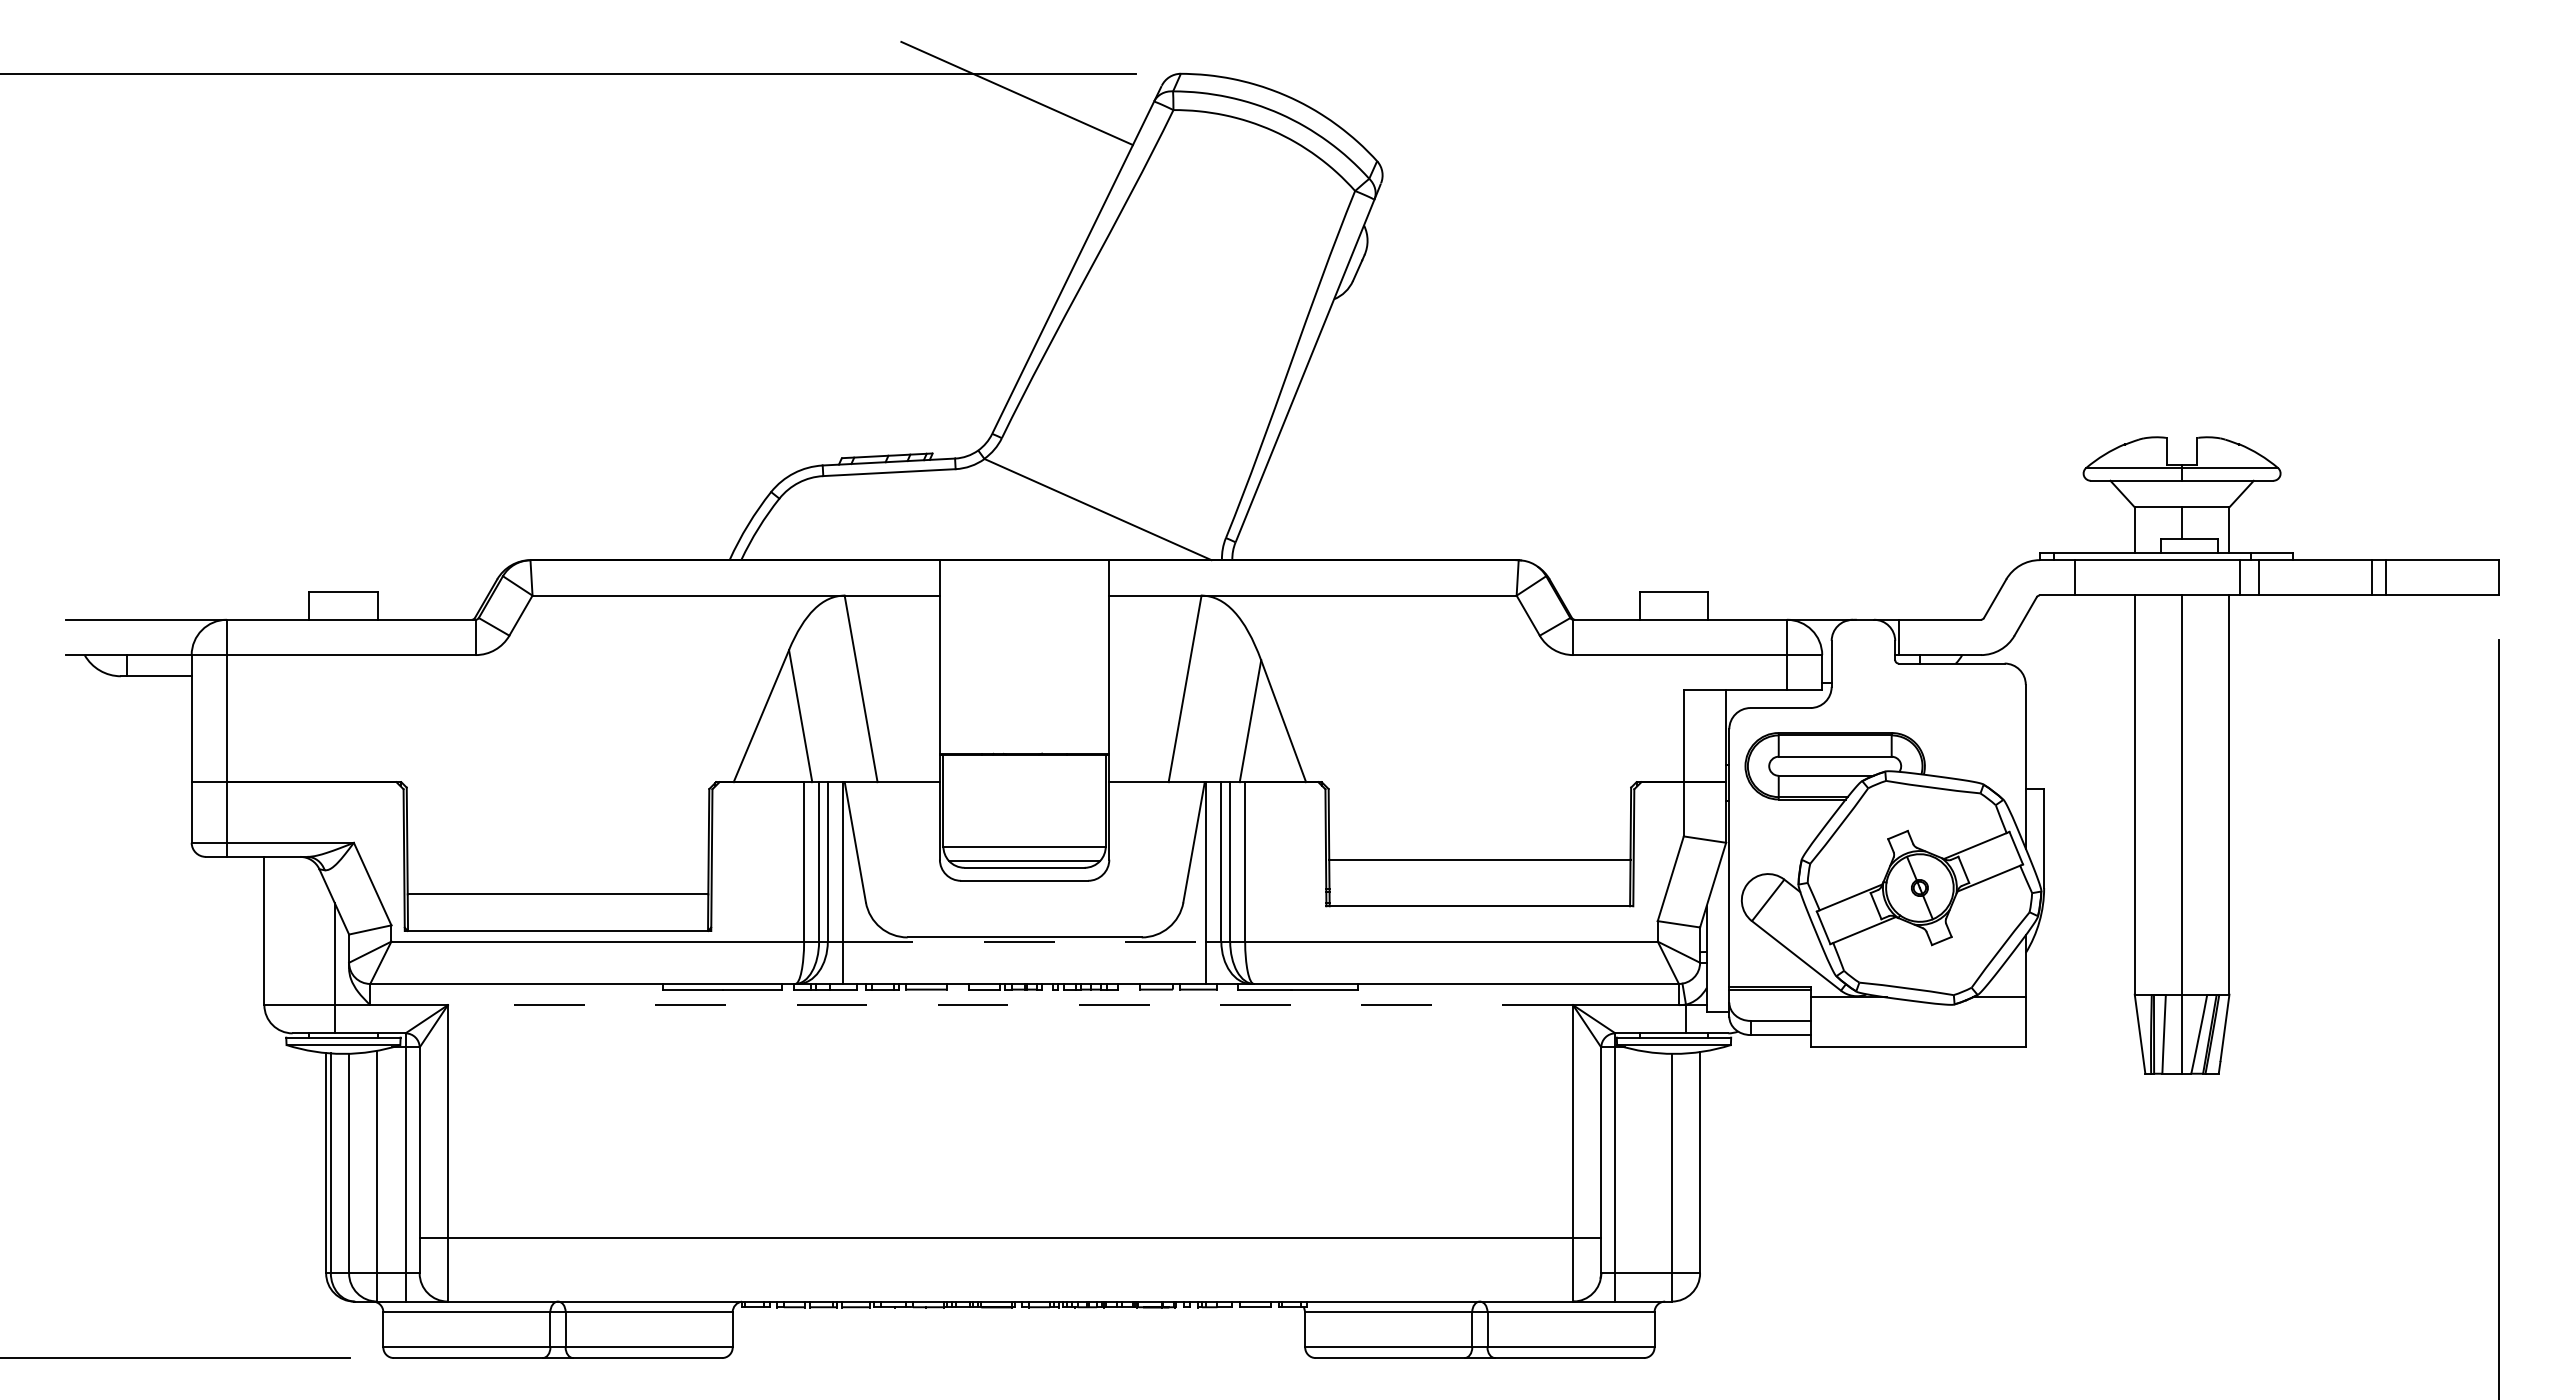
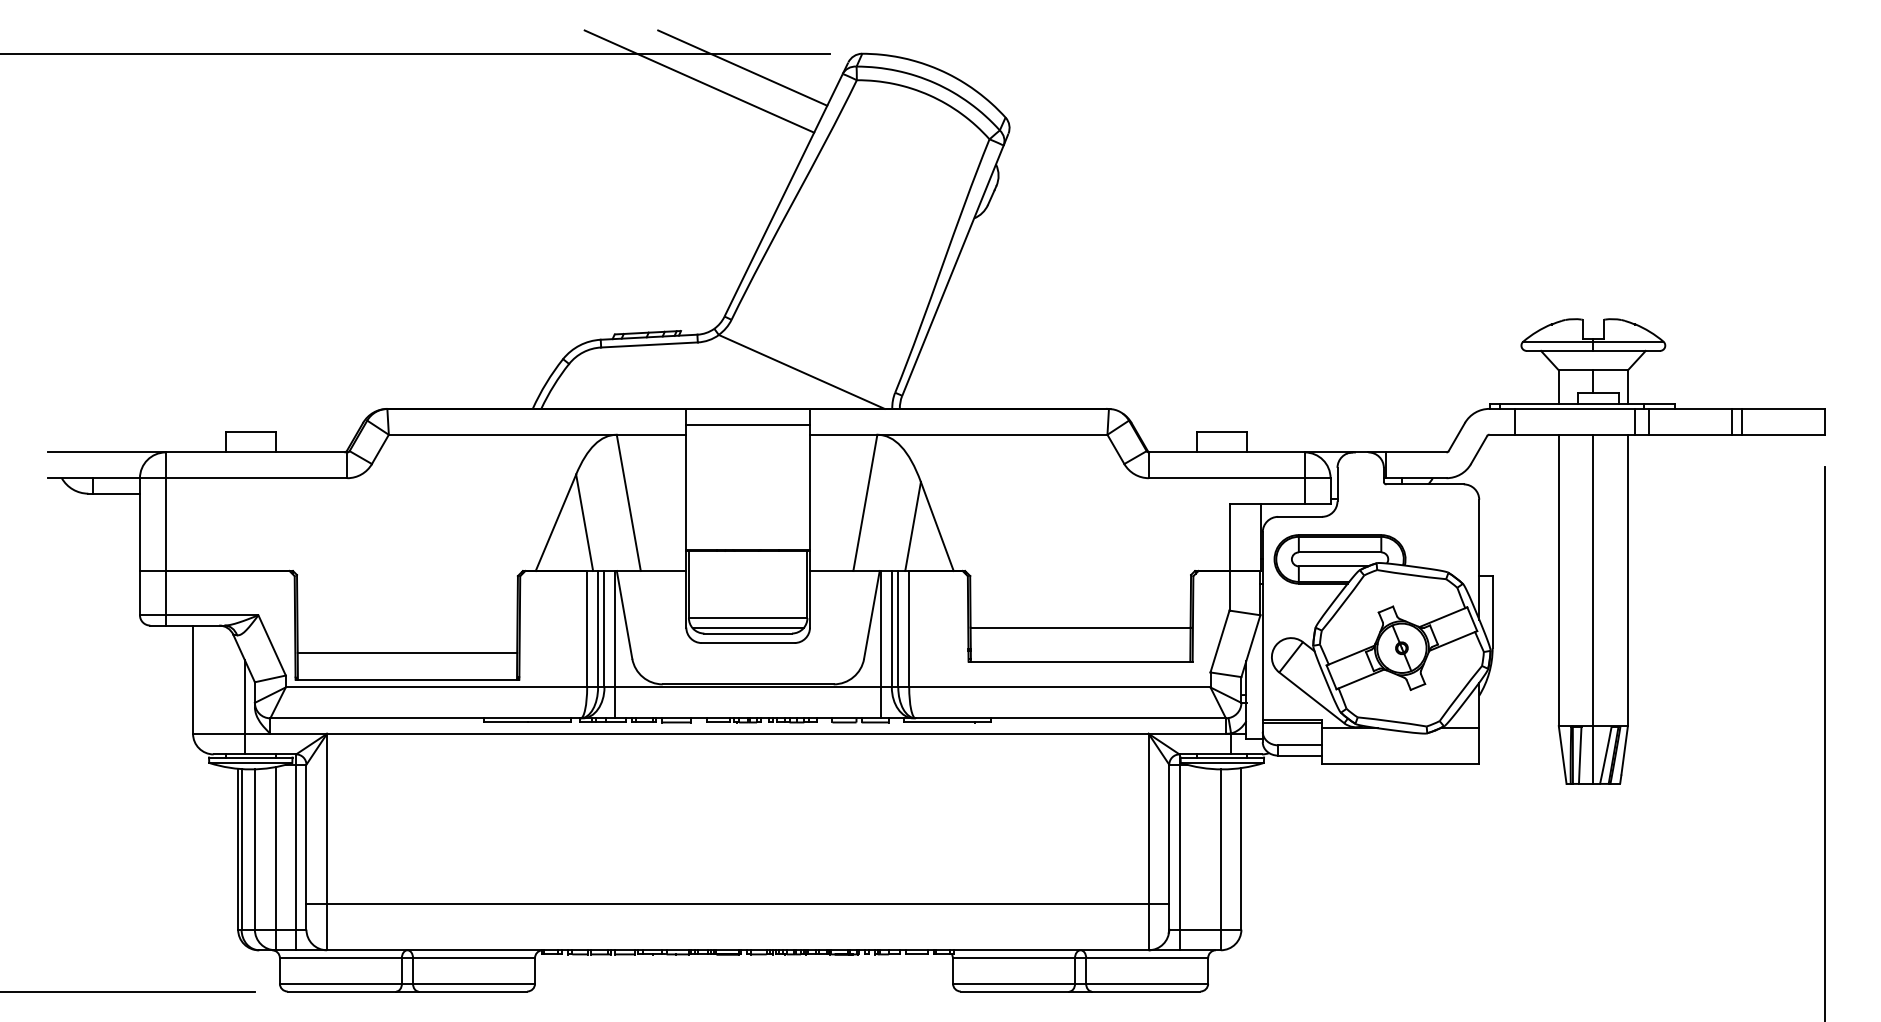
line: (957, 111) -> (699, 81), added
line: (1024, 581) -> (748, 424), added
line: (1024, 941) -> (748, 687), dashed -> solid
line: (1010, 1005) -> (737, 734), dashed -> solid

